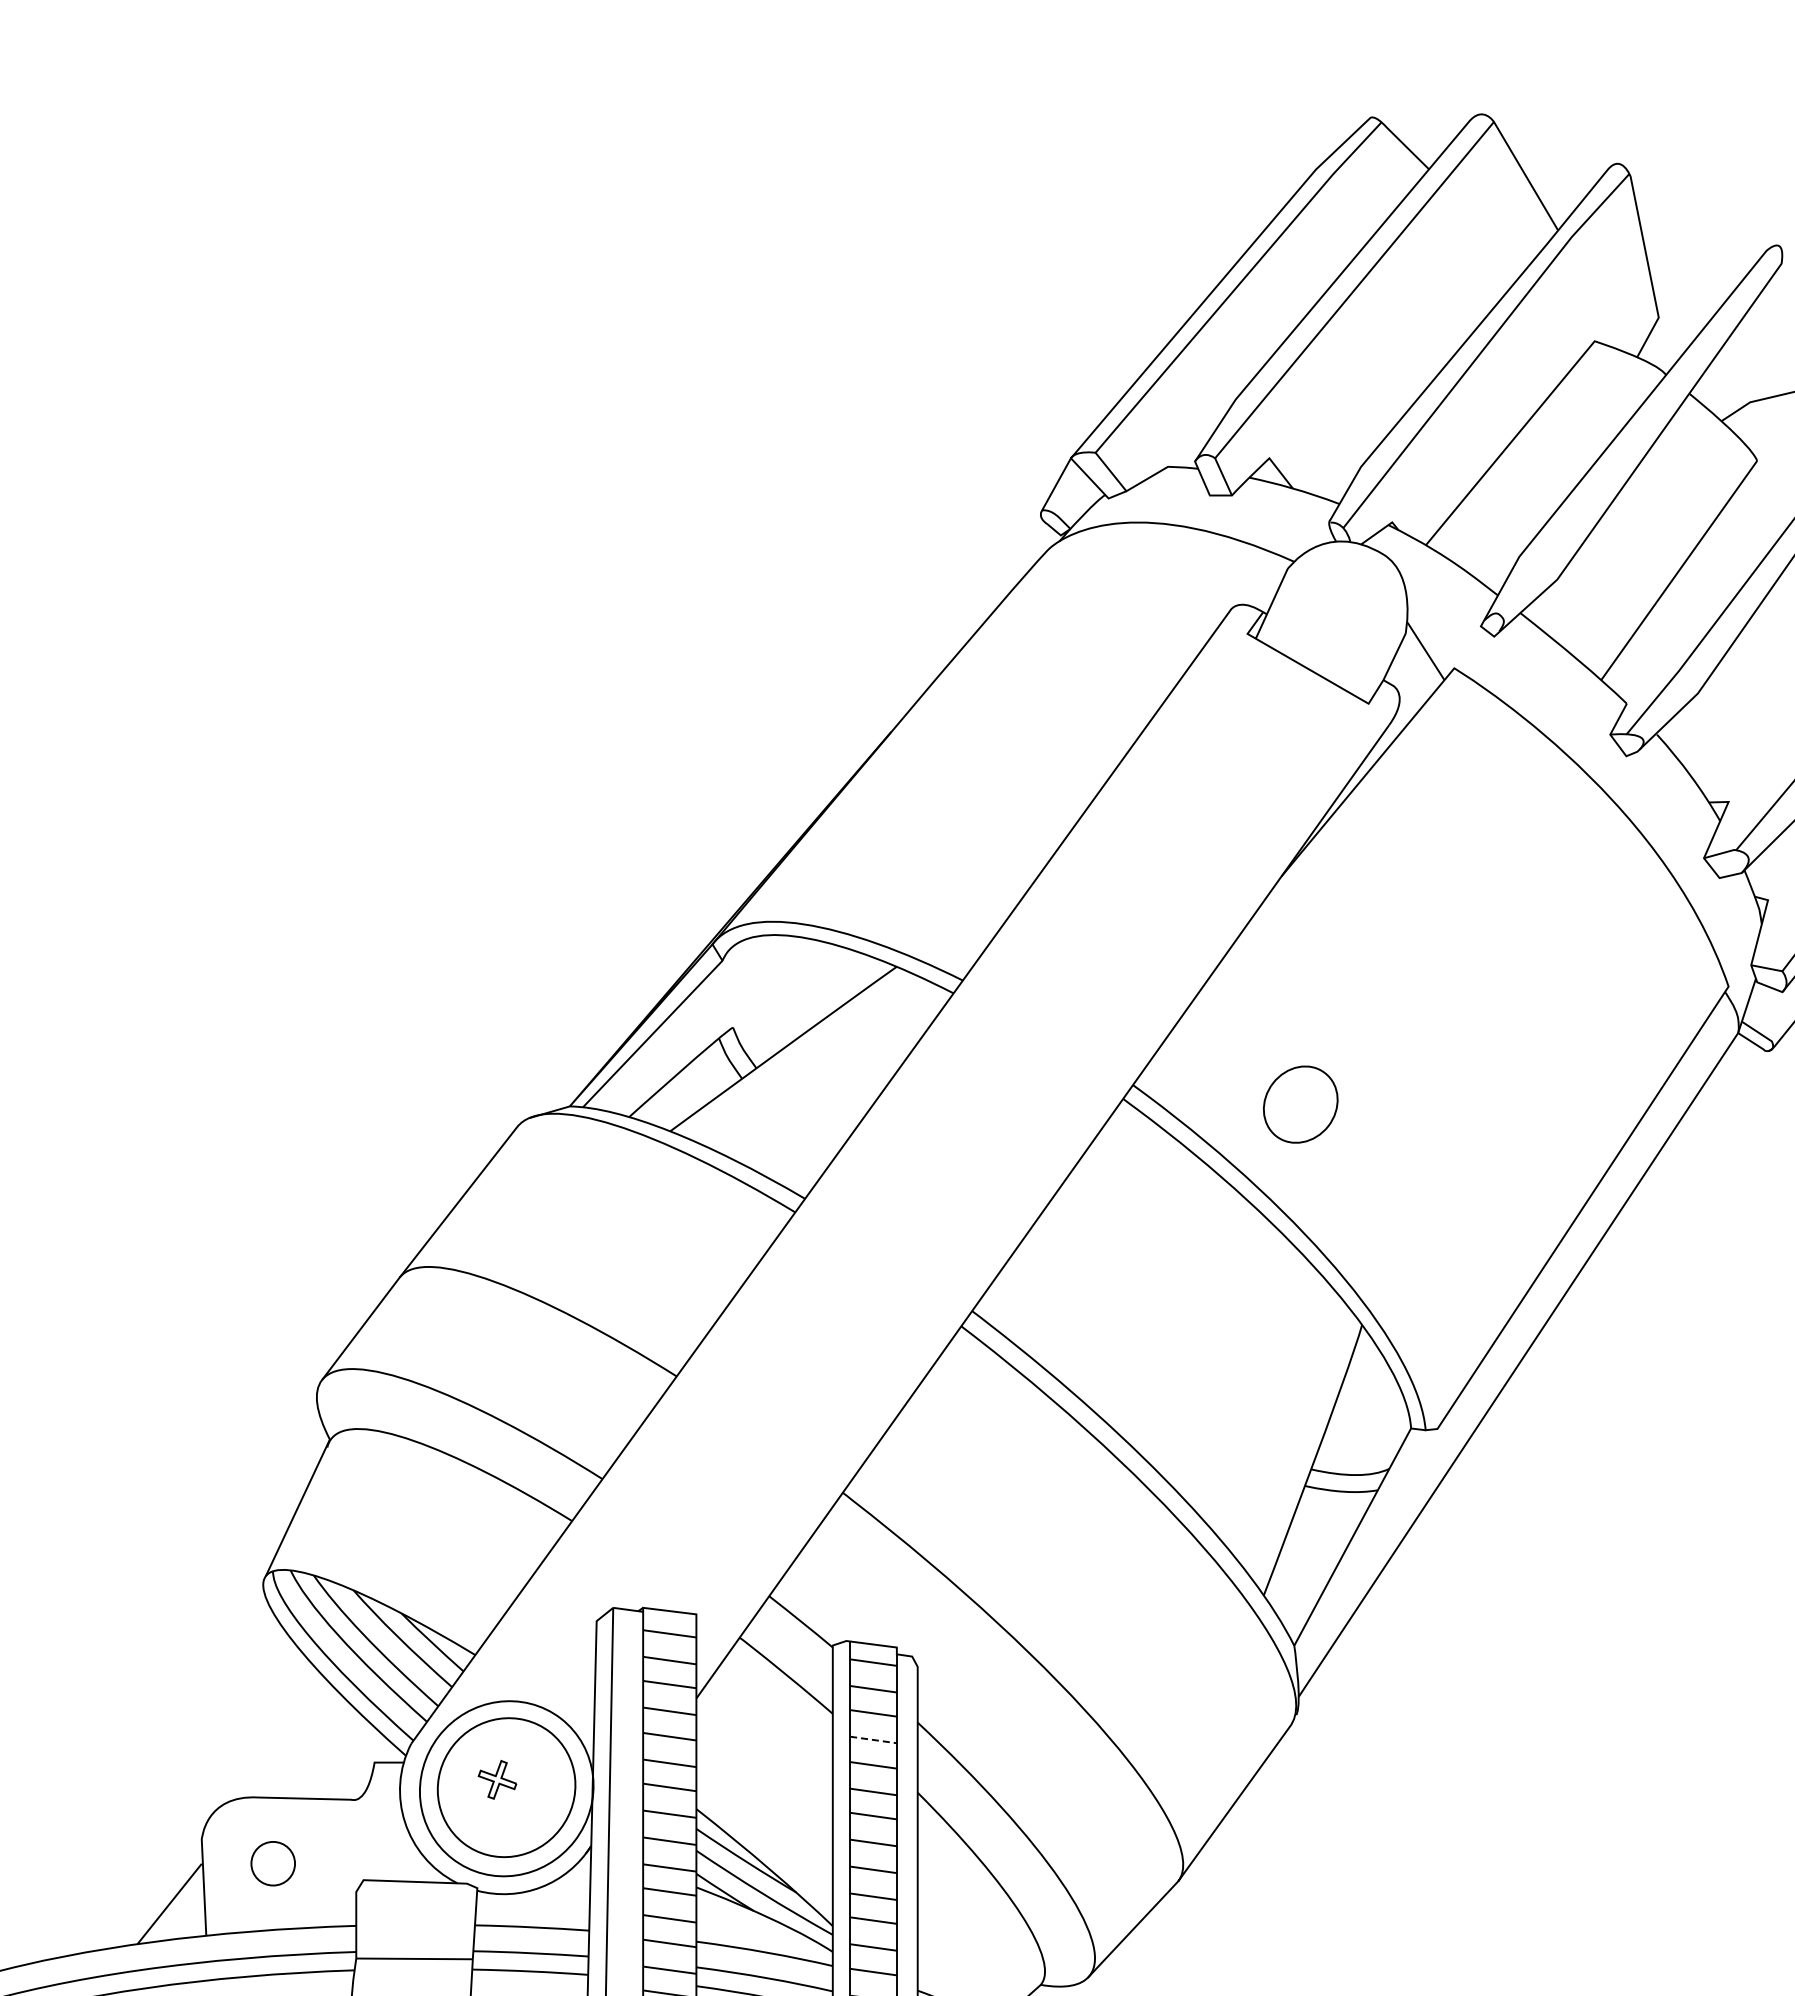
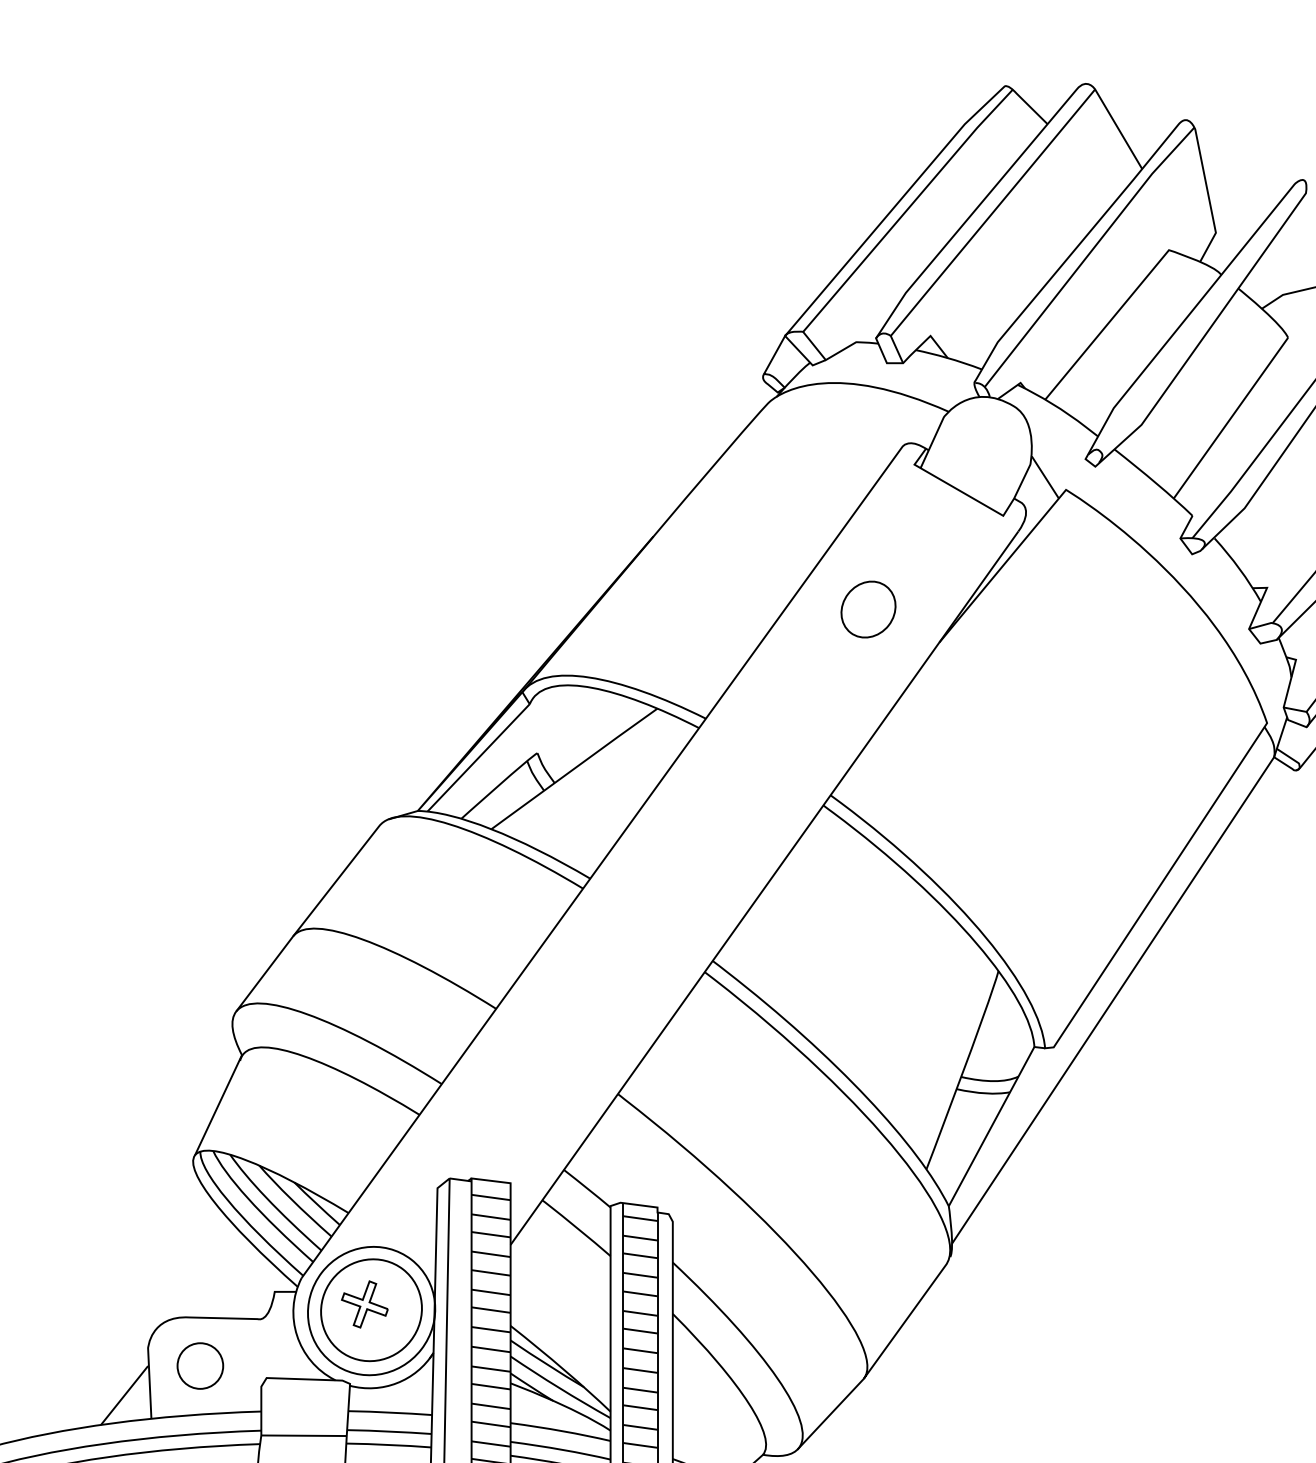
part: (1300, 1104) -> (868, 609), moved
line: (873, 1739) -> (640, 1274), dashed -> solid
part: (497, 1779) -> (364, 1304), size x1.67
part: (273, 1863) -> (200, 1365), size x1.43

